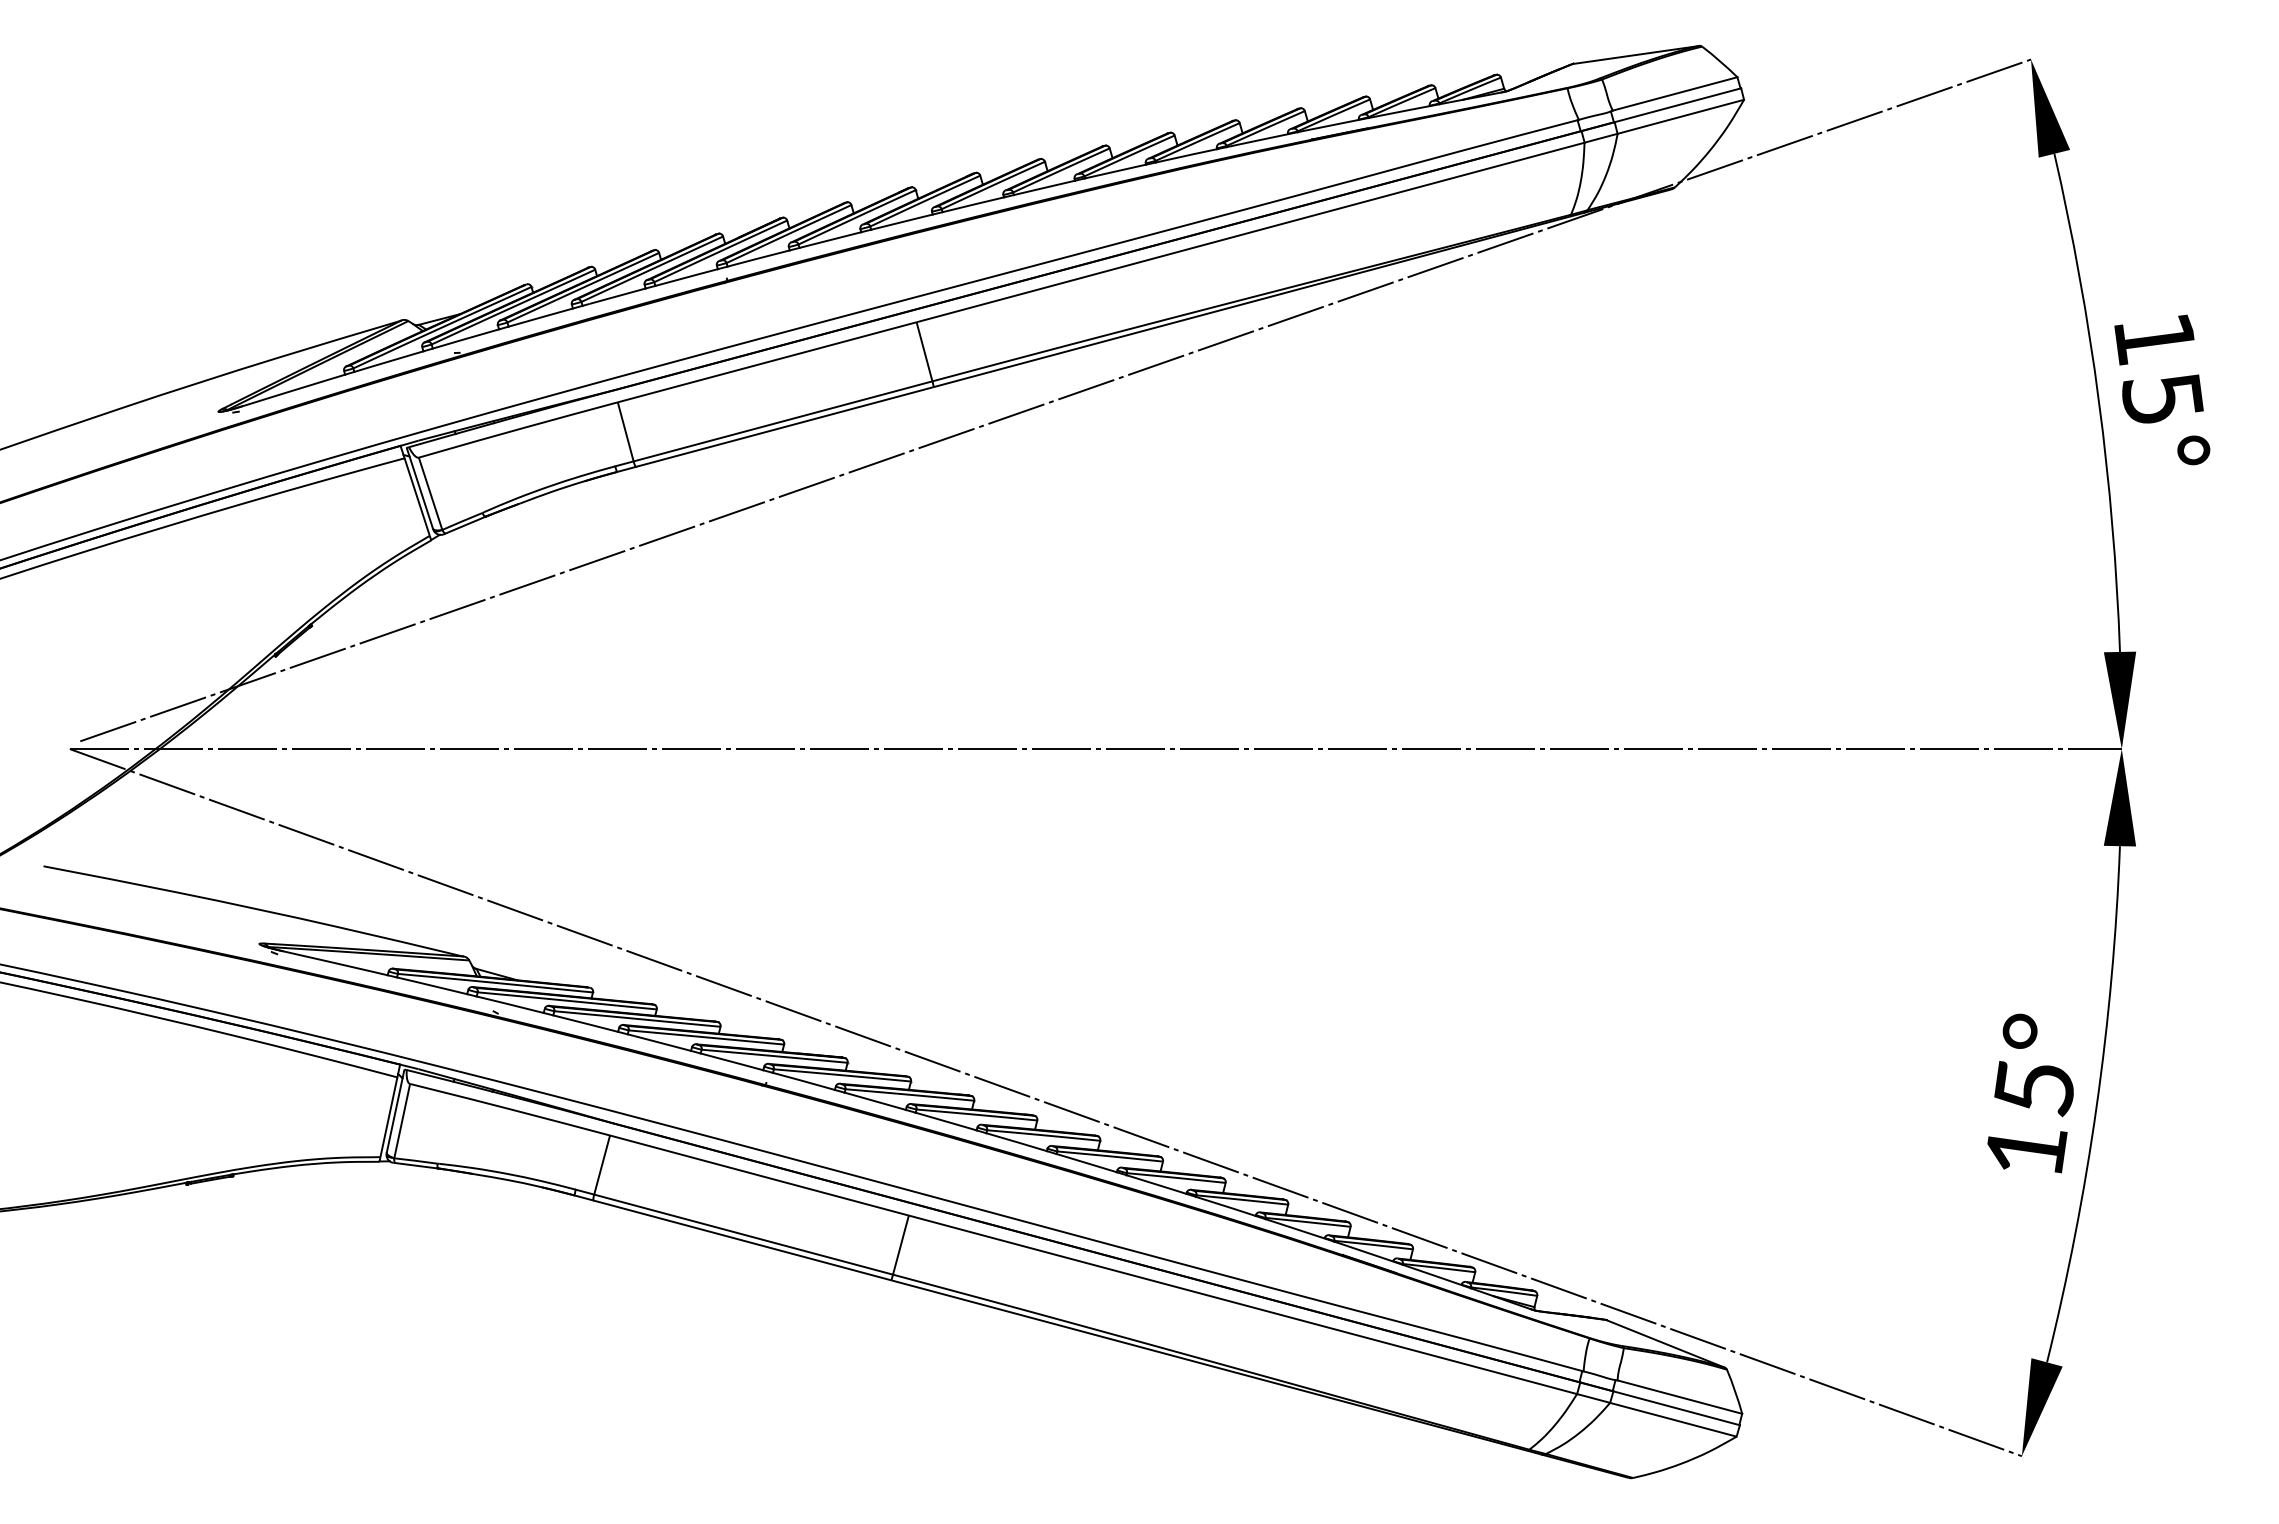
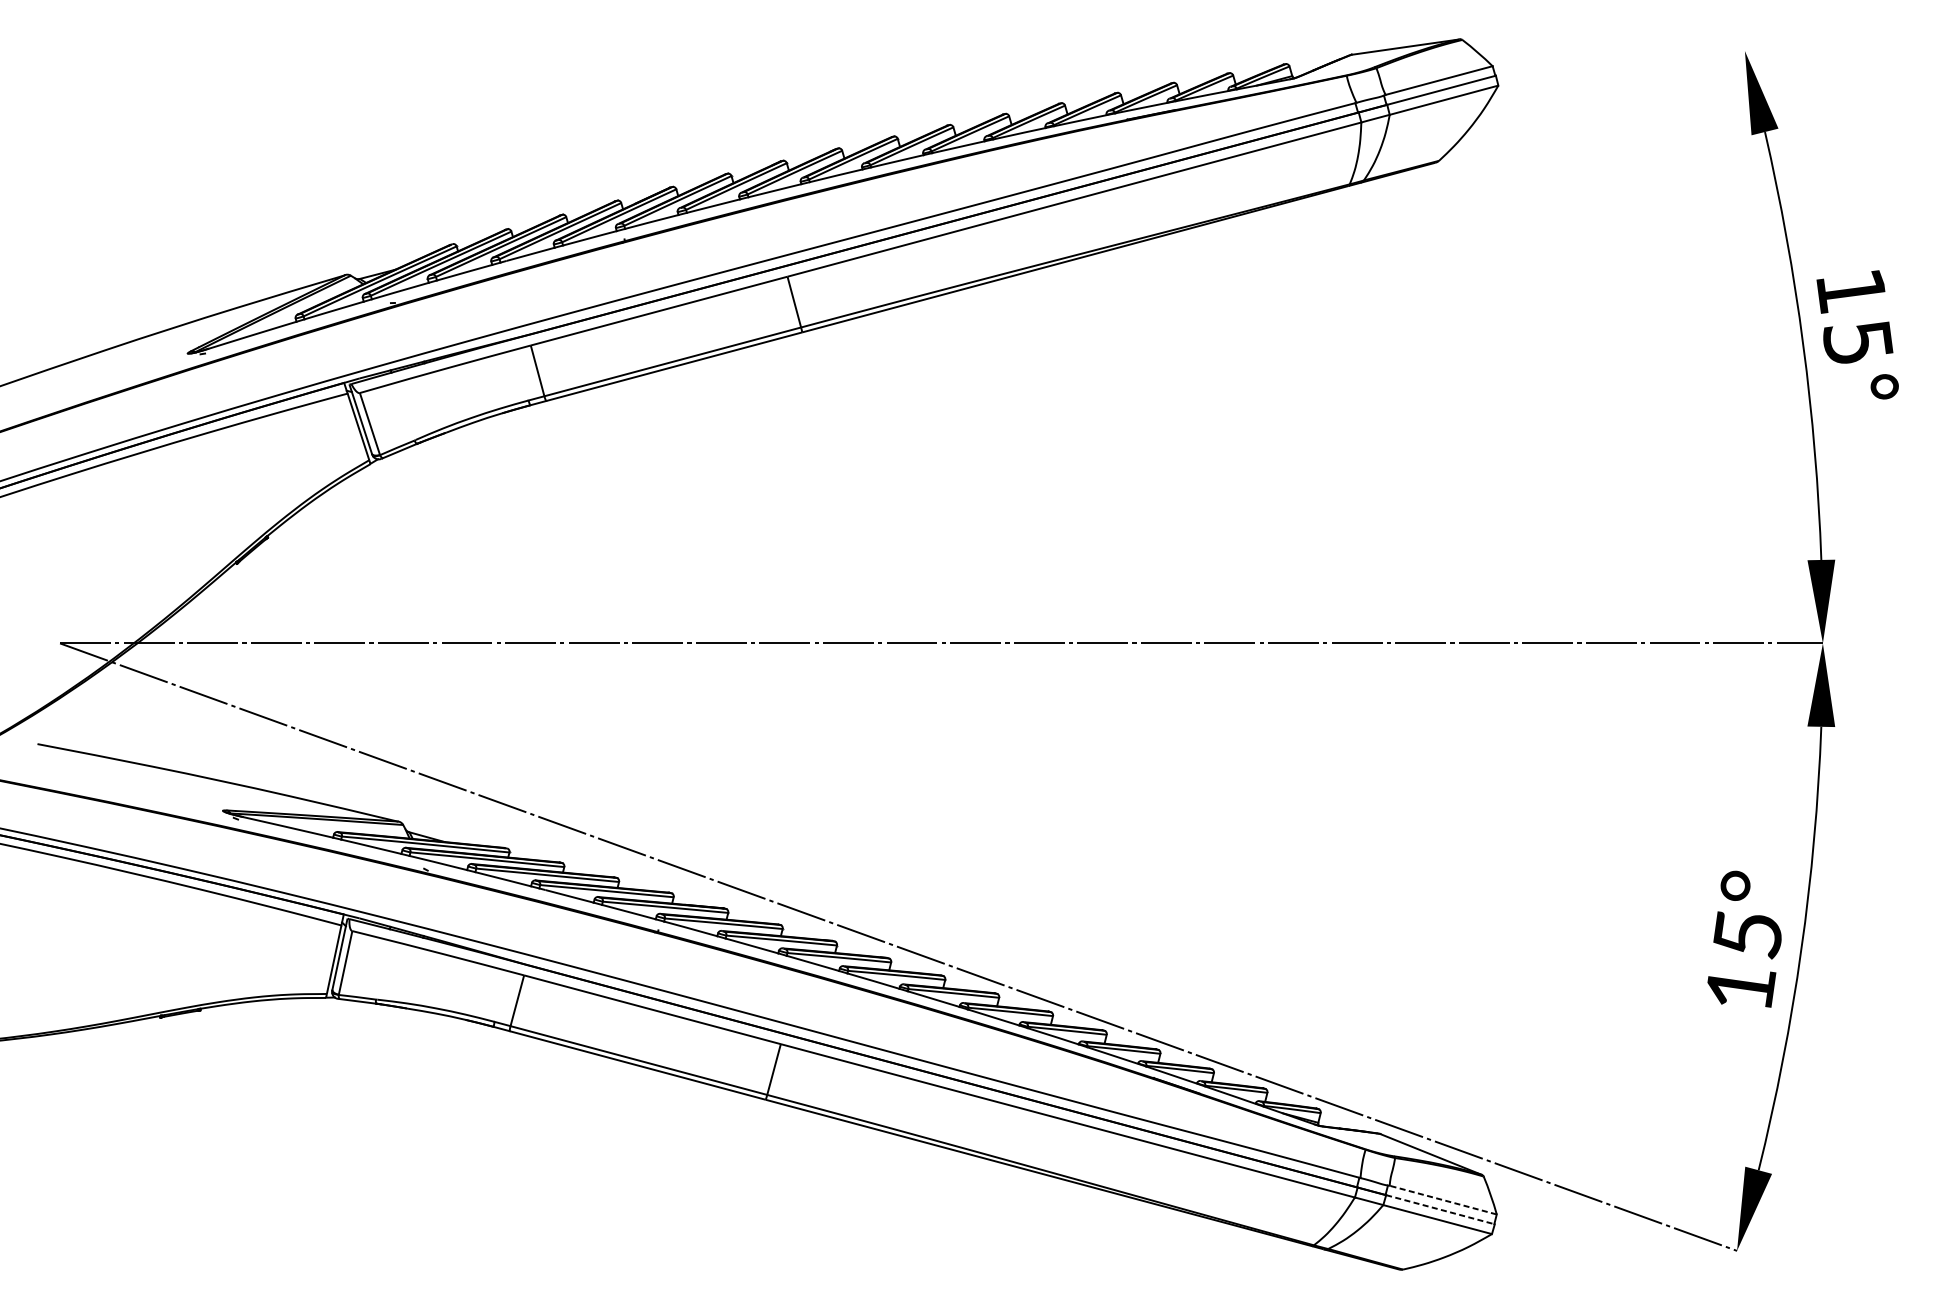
line: (1055, 400) -> (906, 343), removed
line: (1679, 1397) -> (1442, 1200), solid -> dashed
line: (1677, 1408) -> (1441, 1209), solid -> dashed

